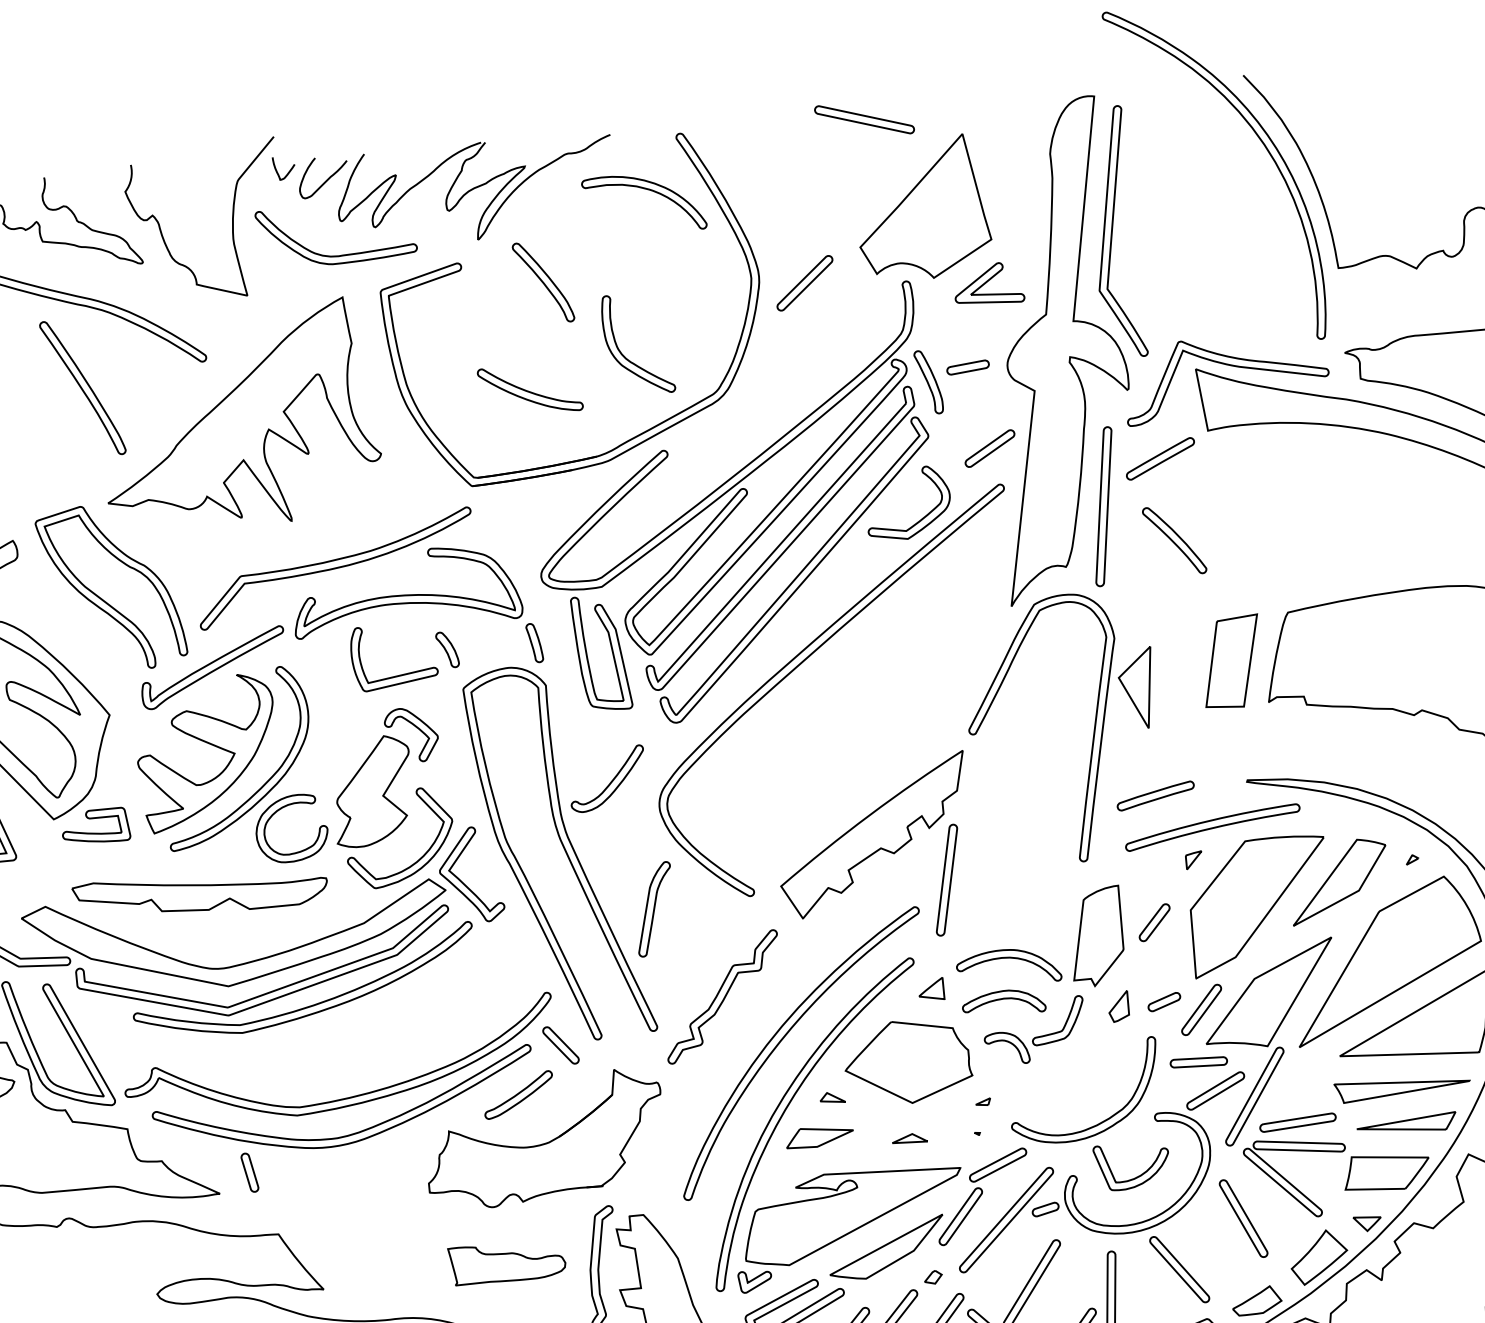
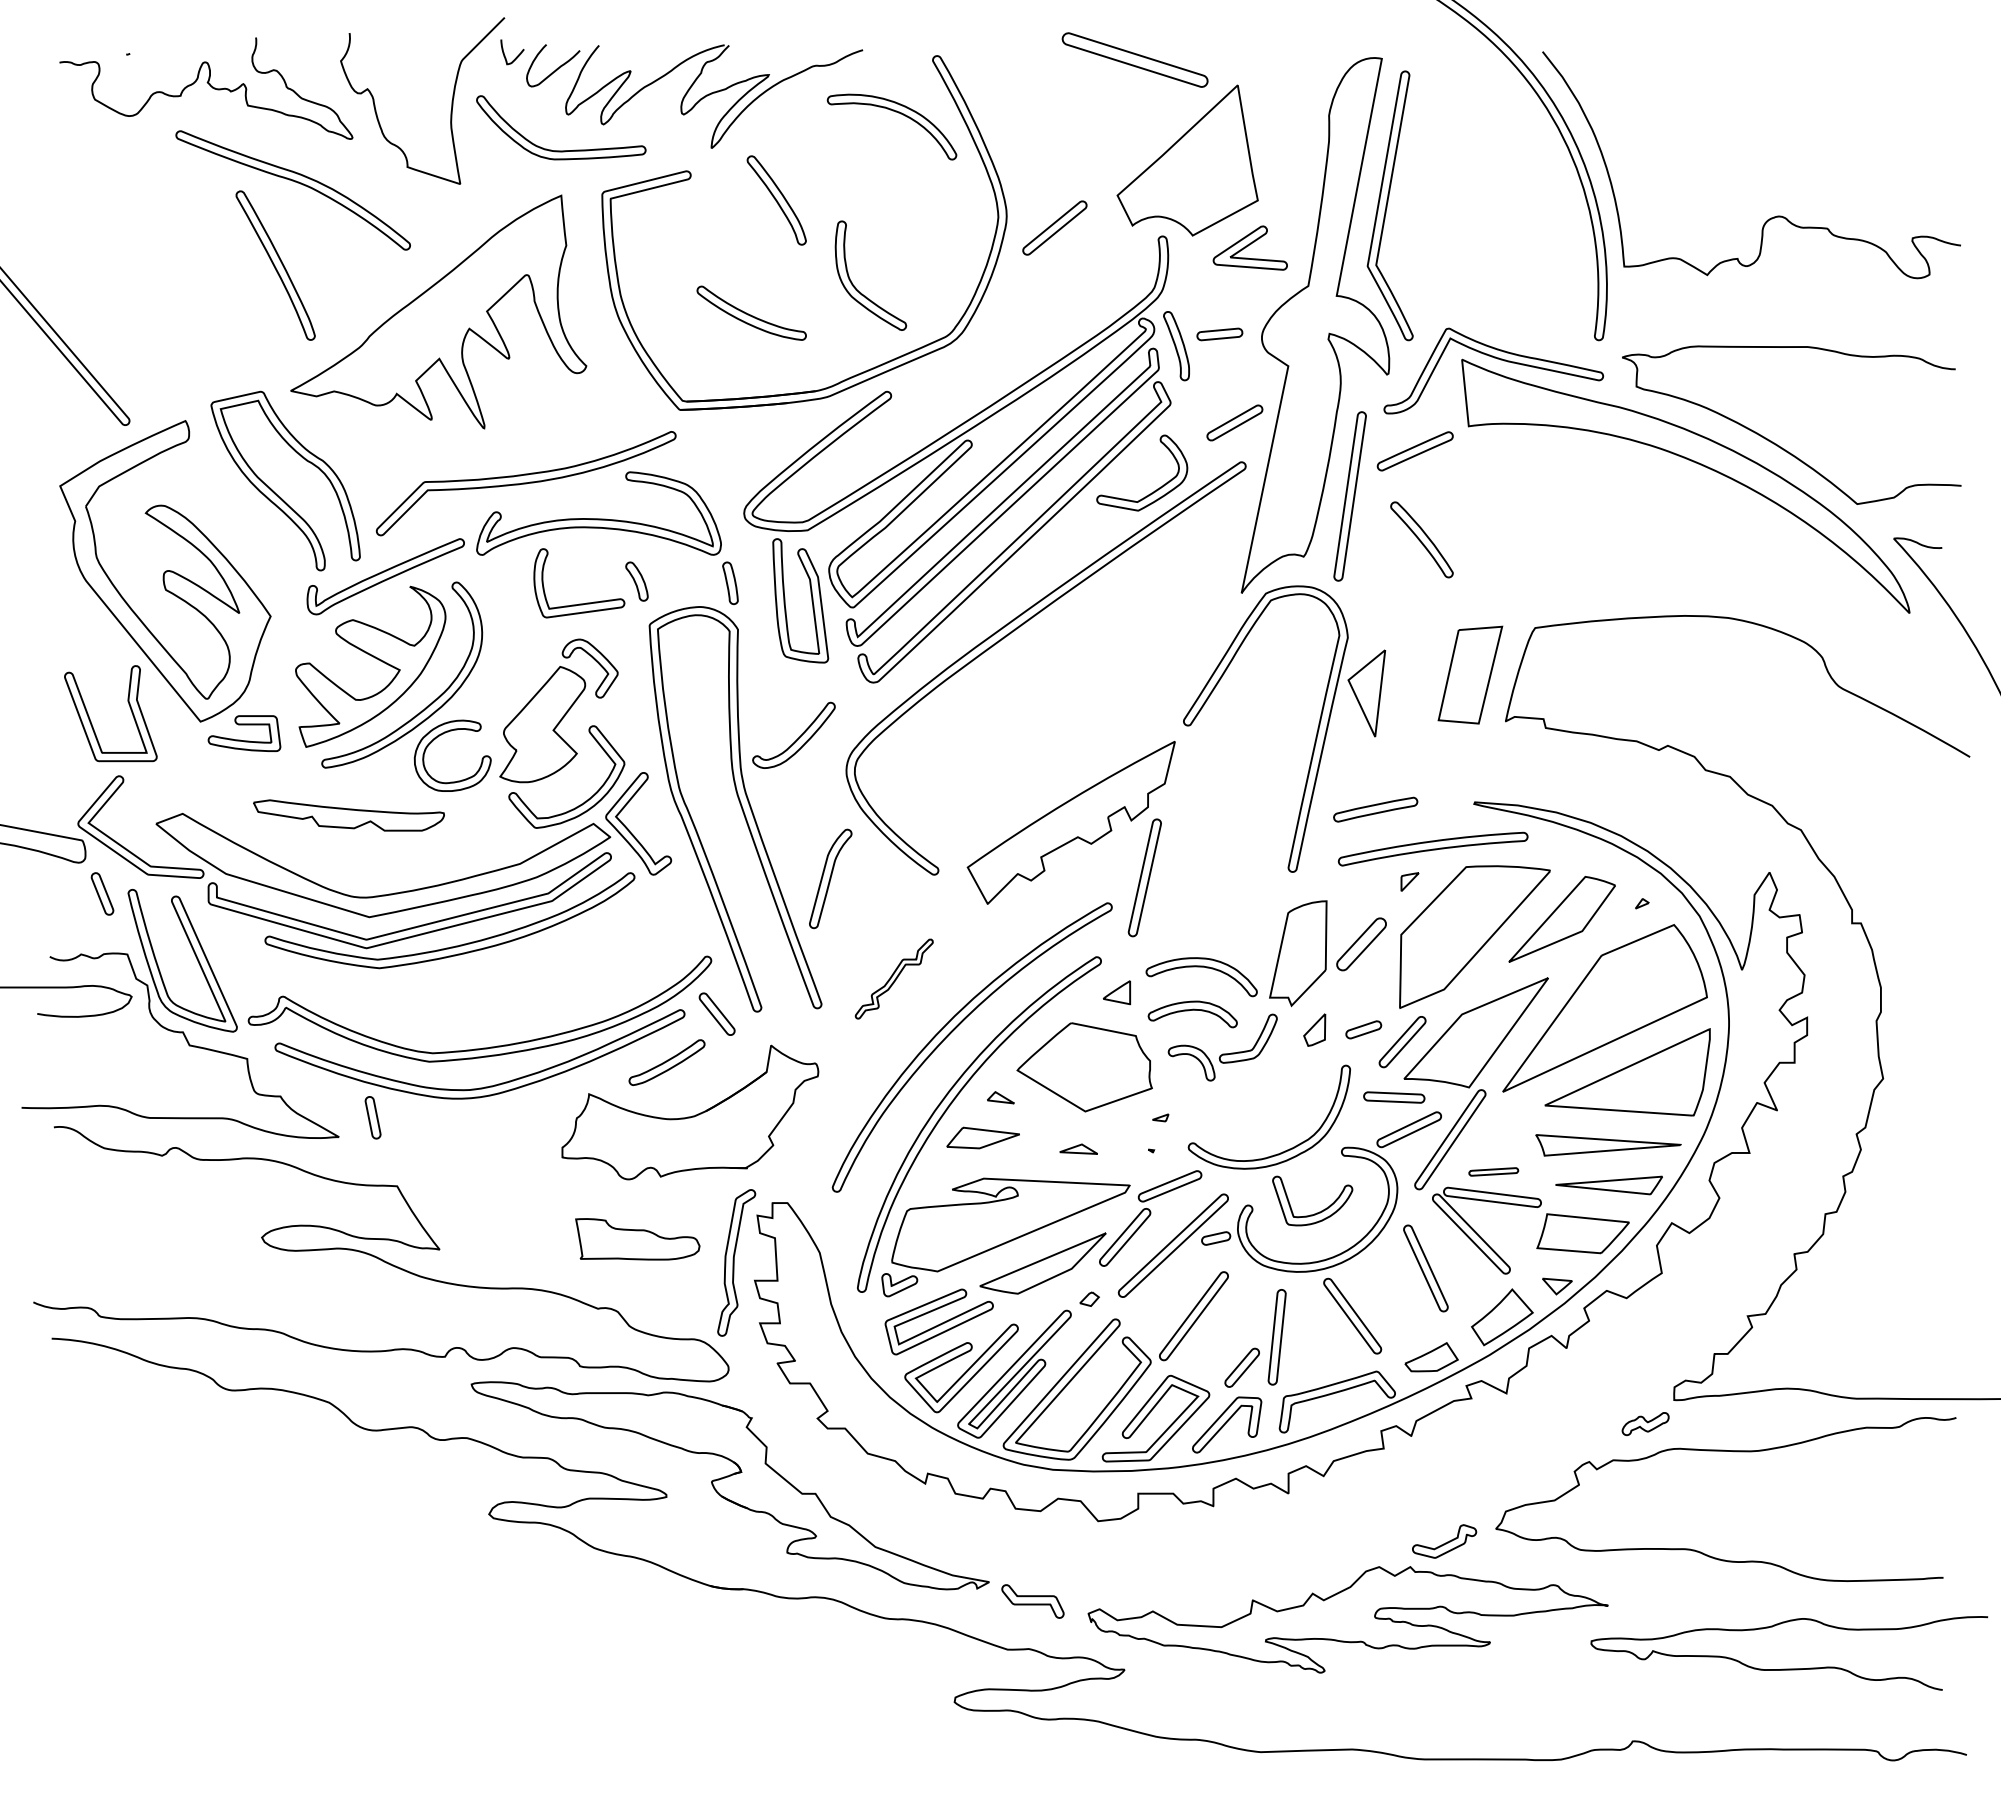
part: (864, 120) -> (1134, 60), size x1.4
part: (199, 893) -> (348, 815), size x0.7
part: (1154, 922) -> (1361, 944), size x1.4
part: (722, 996) -> (894, 978), size x0.6
part: (1297, 1122) -> (1493, 1171), size x0.6

